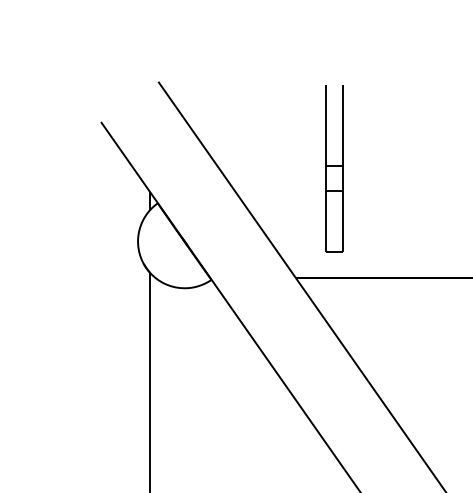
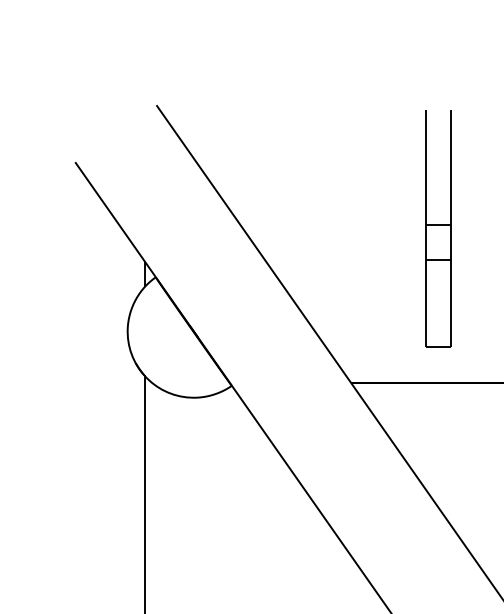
part: (334, 168) -> (438, 228), moved

